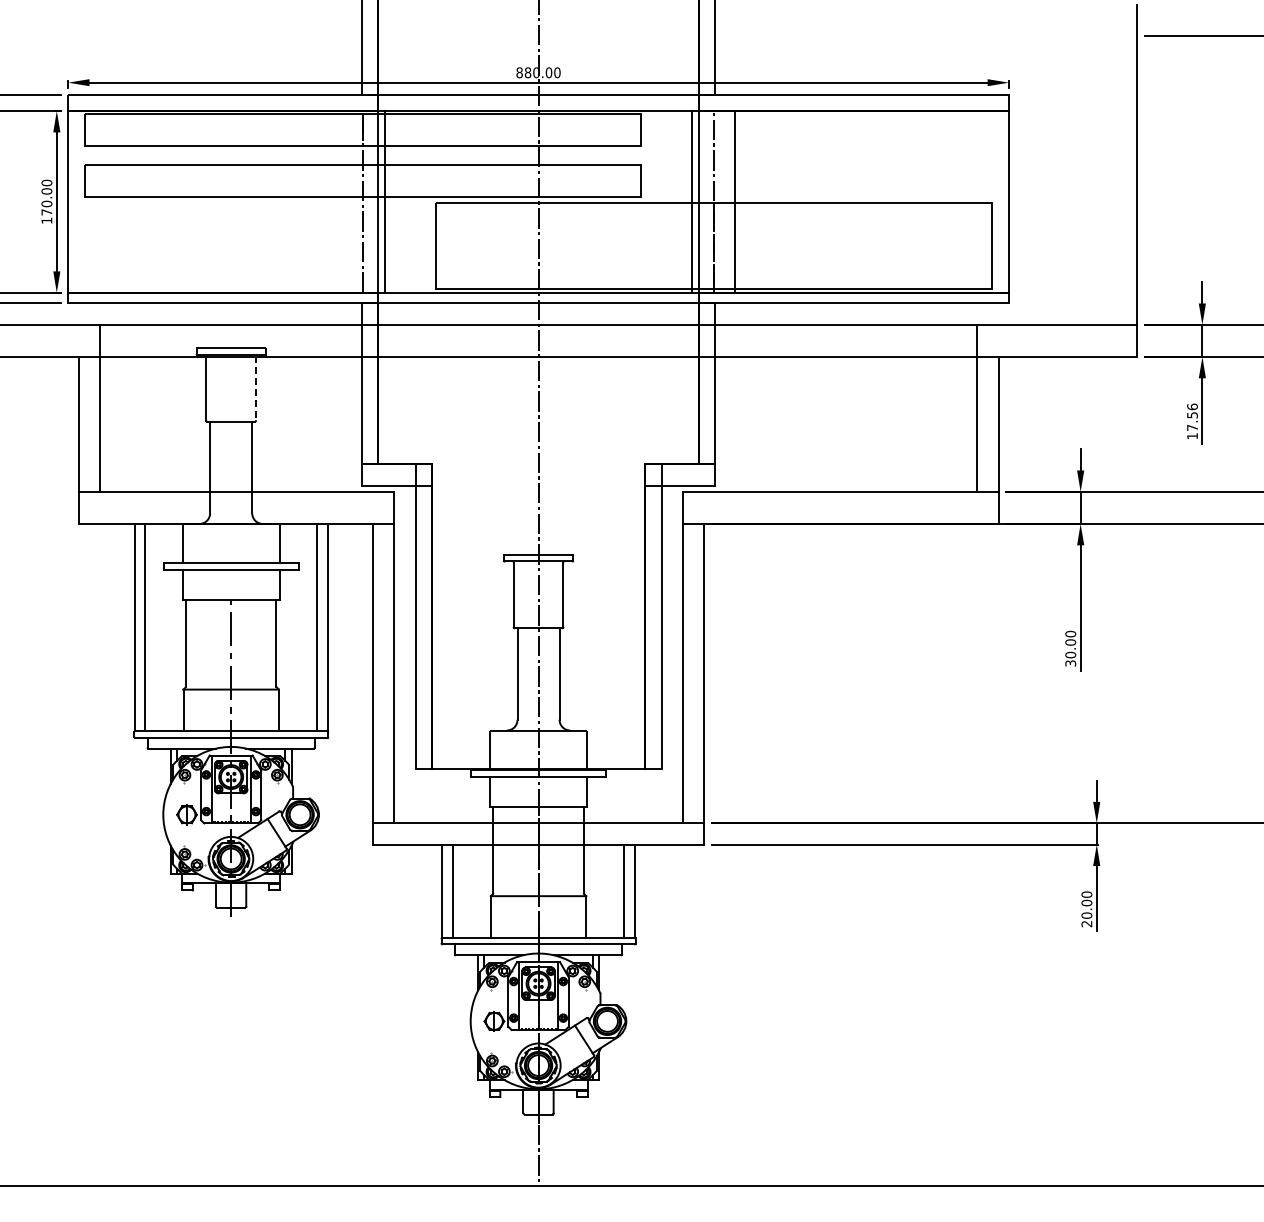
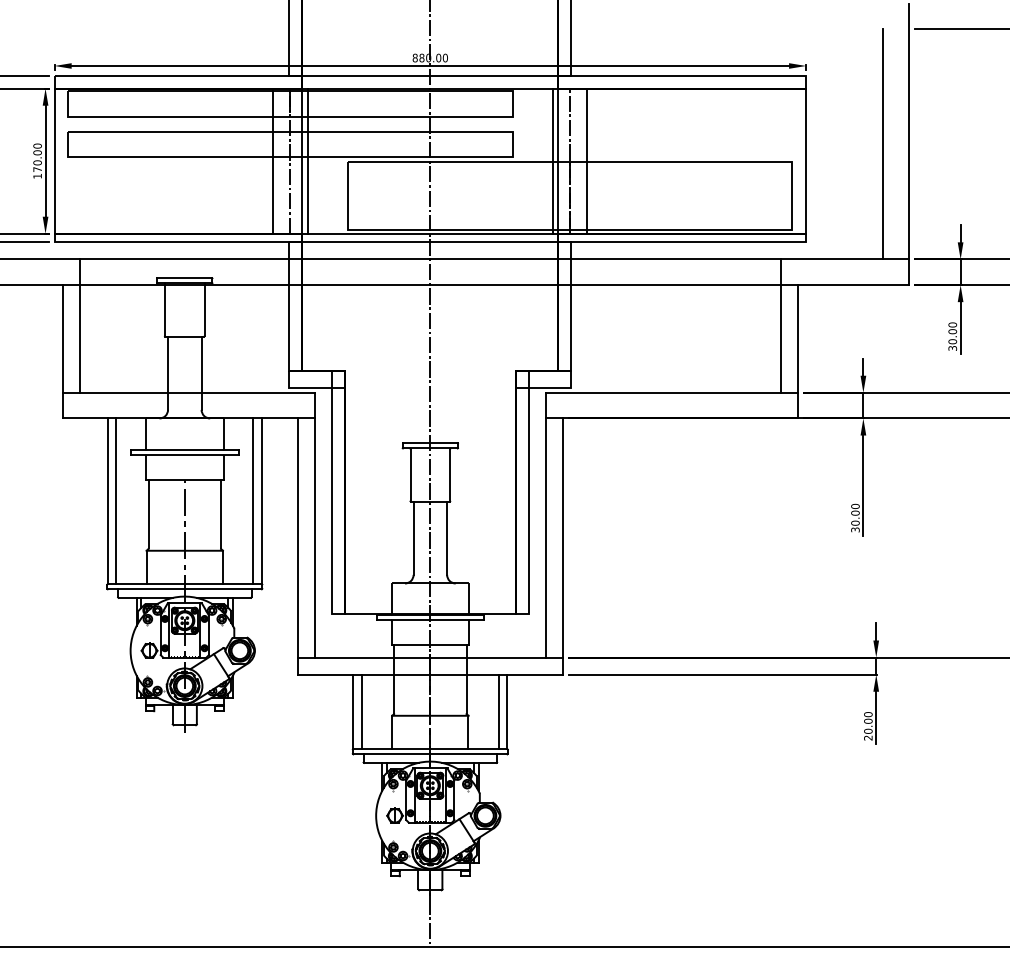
line: (1105, 180) -> (883, 144), added
line: (342, 201) -> (273, 160), added
line: (255, 388) -> (204, 310), dashed -> solid
text: (1192, 421) -> (952, 336), 17.56 -> 30.00

